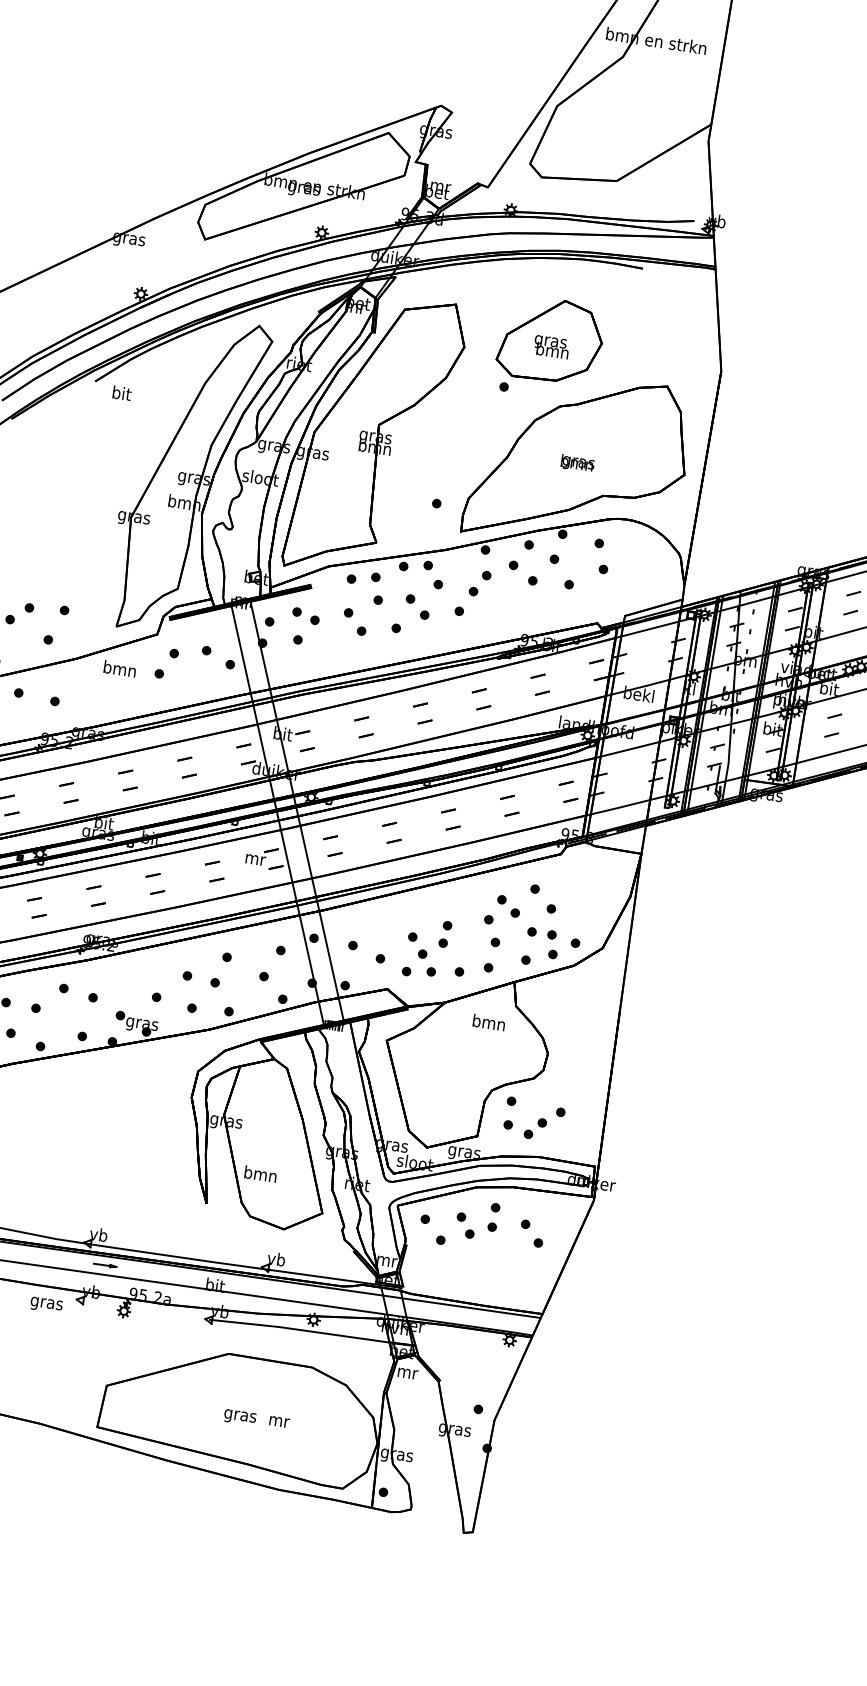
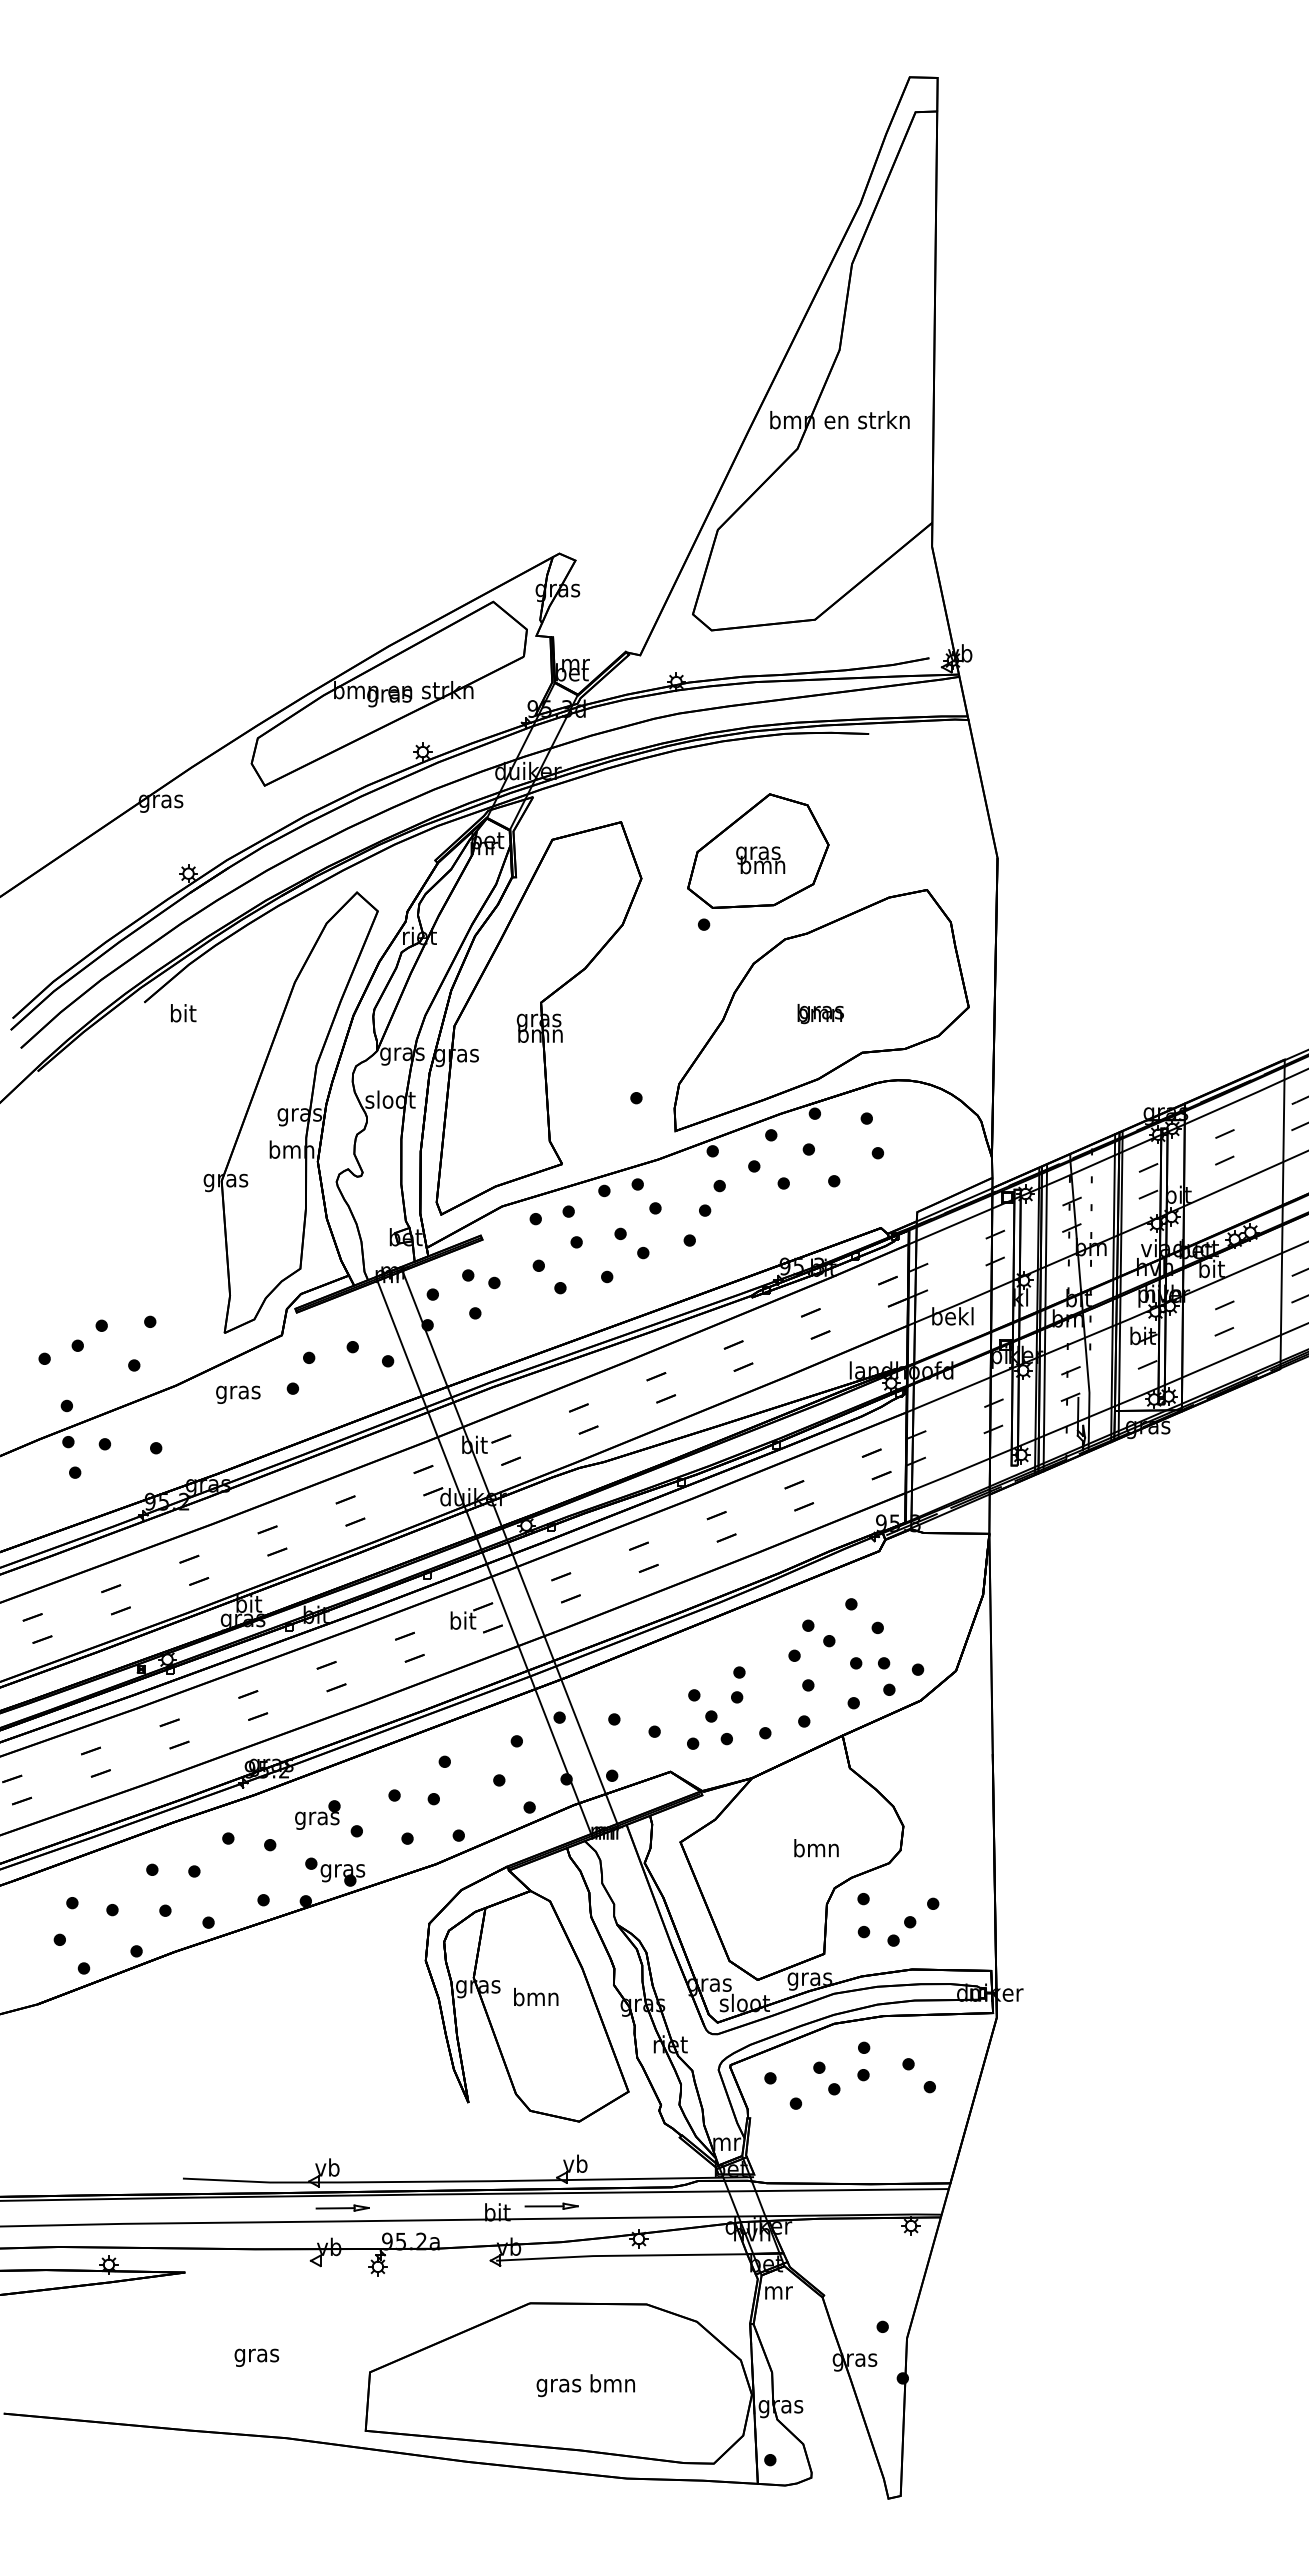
text: (119, 670) -> (238, 1392), bmn -> gras
text: (255, 858) -> (463, 1620), mr -> bit
part: (130, 981) -> (317, 1814), added
text: (489, 1022) -> (816, 1848), moved
text: (261, 1173) -> (536, 1996), moved
part: (105, 1264) -> (342, 2207), size x1.67
part: (254, 1286) -> (551, 2205), added
text: (46, 1304) -> (256, 2357), moved
text: (278, 1420) -> (612, 2383), mr -> bmn

